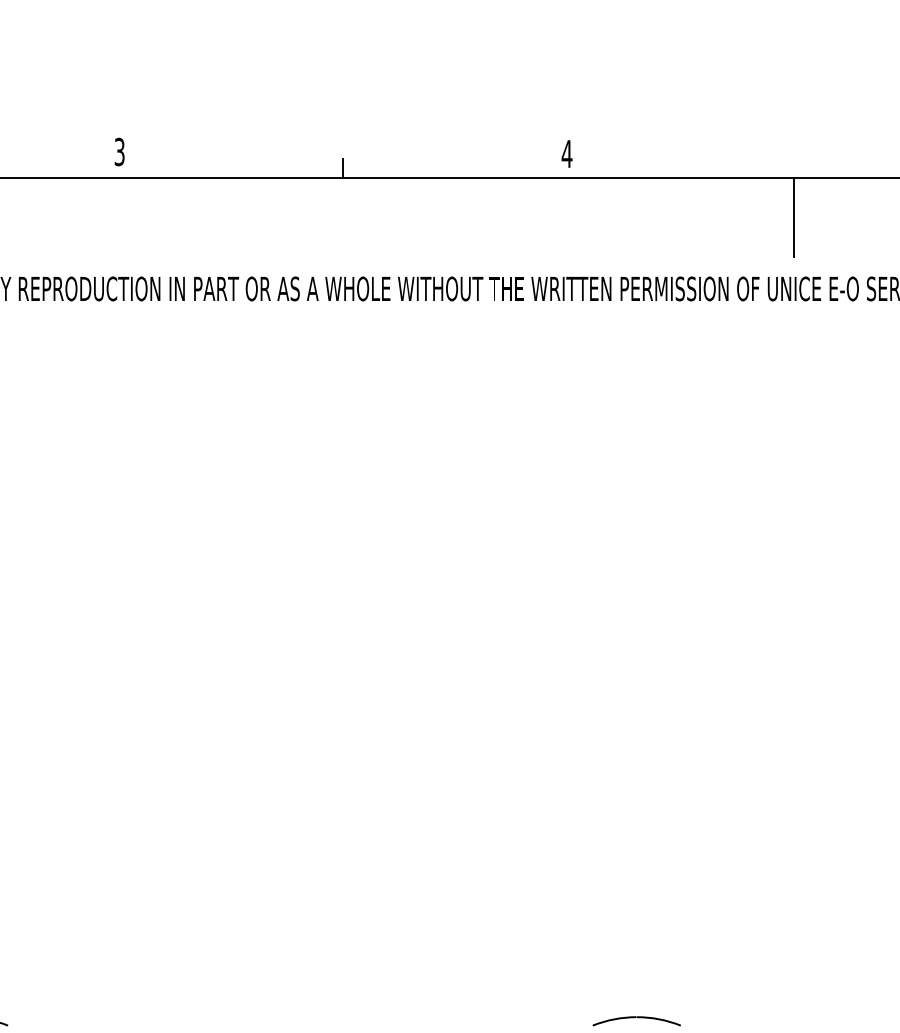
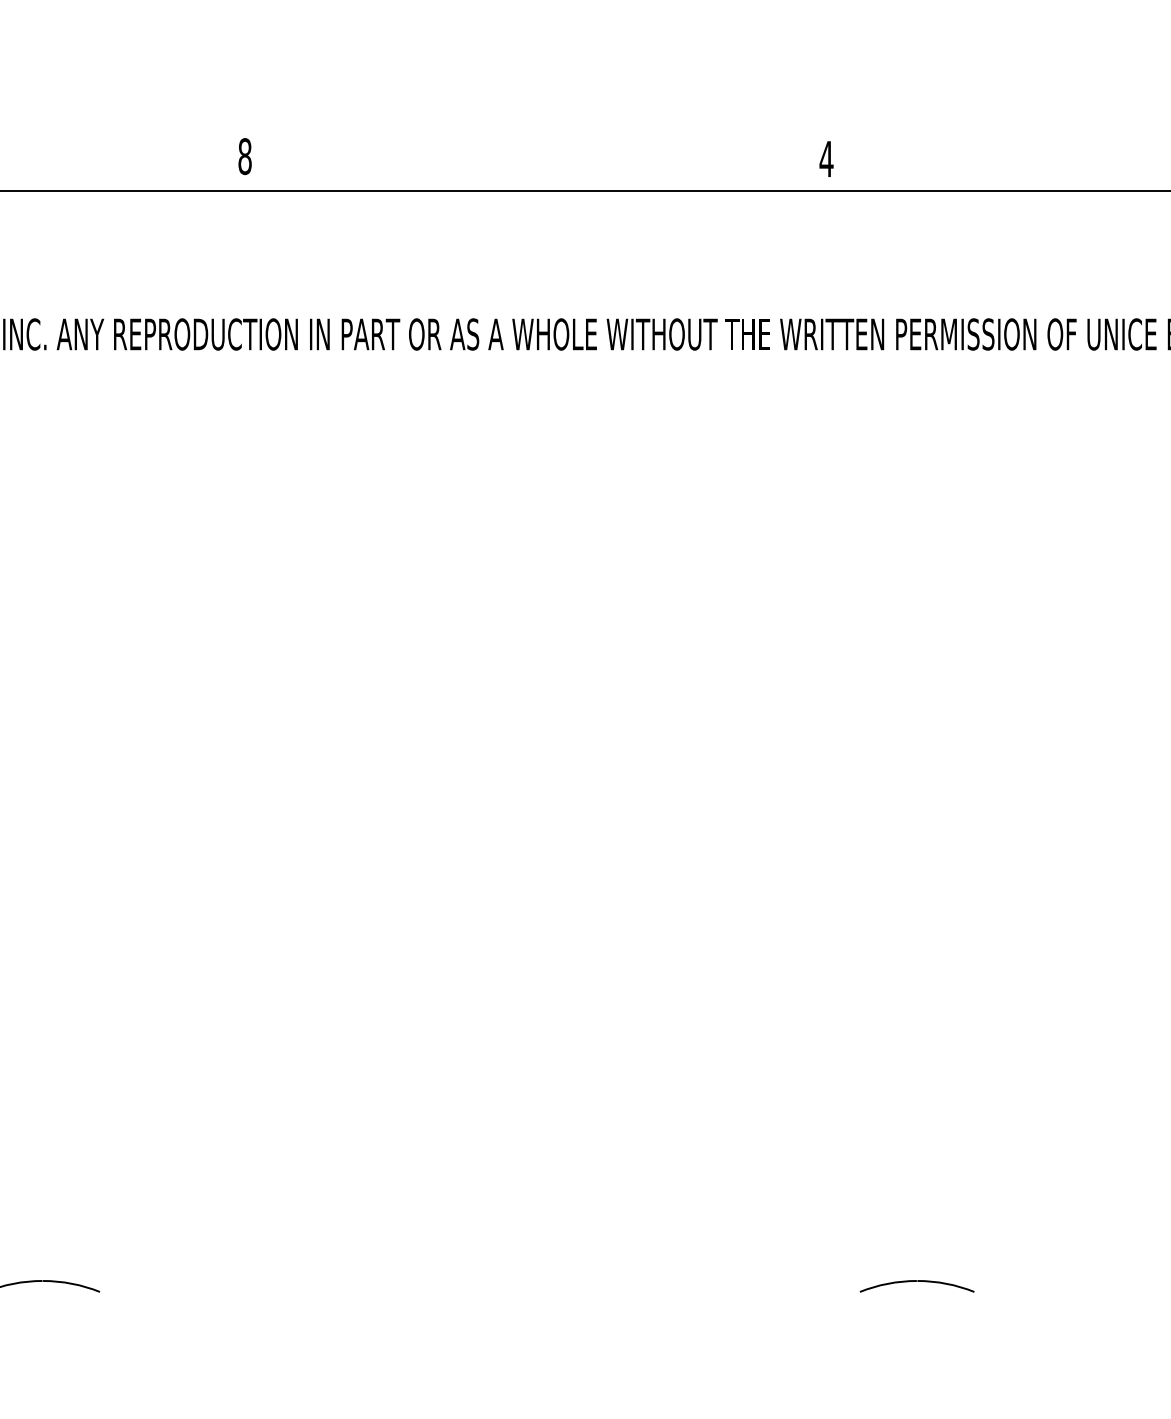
text: (119, 152) -> (244, 156), 3 -> 8
line: (343, 168) -> (535, 177), removed
line: (794, 217) -> (1121, 241), removed

